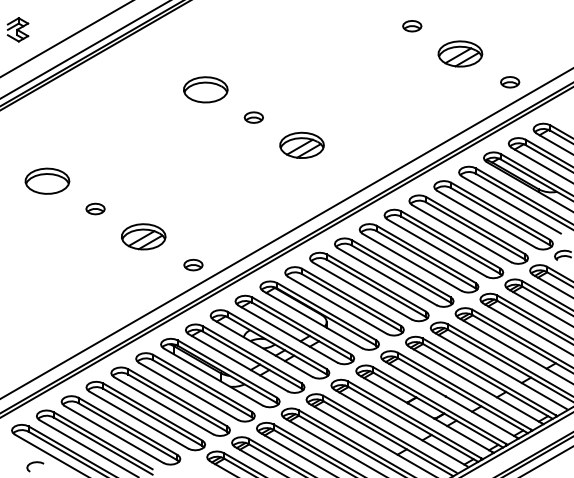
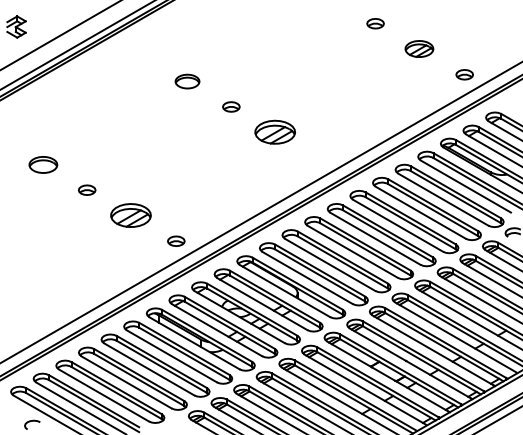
part: (460, 53) -> (419, 48), size x0.7
part: (205, 89) -> (187, 81), size x0.6
part: (47, 180) -> (43, 164), size x0.7

